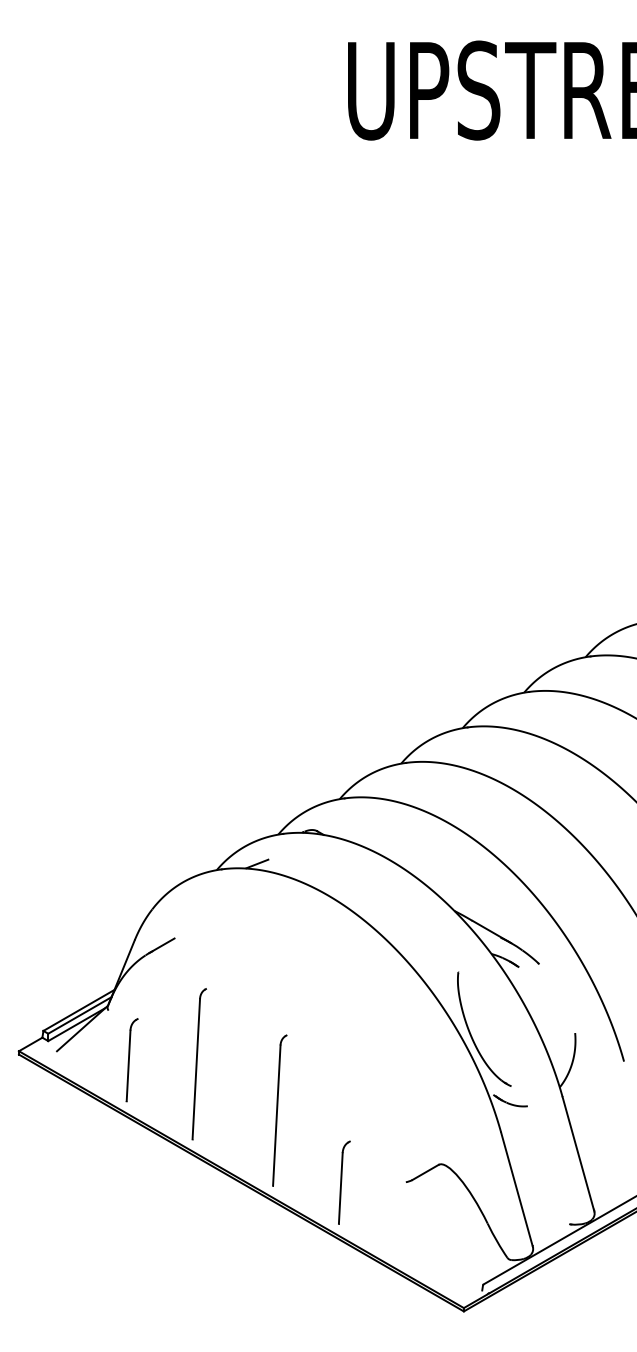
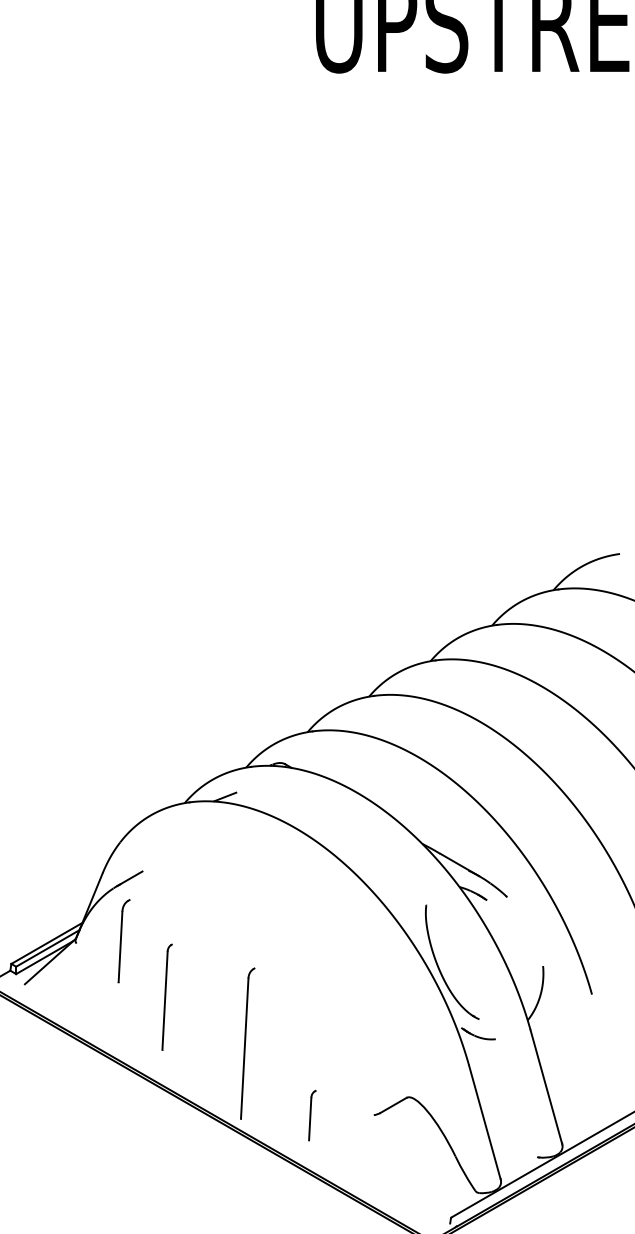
part: (131, 1060) -> (123, 941), moved
part: (198, 1064) -> (166, 997), size x0.7
part: (344, 1182) -> (312, 1115), size x0.6

